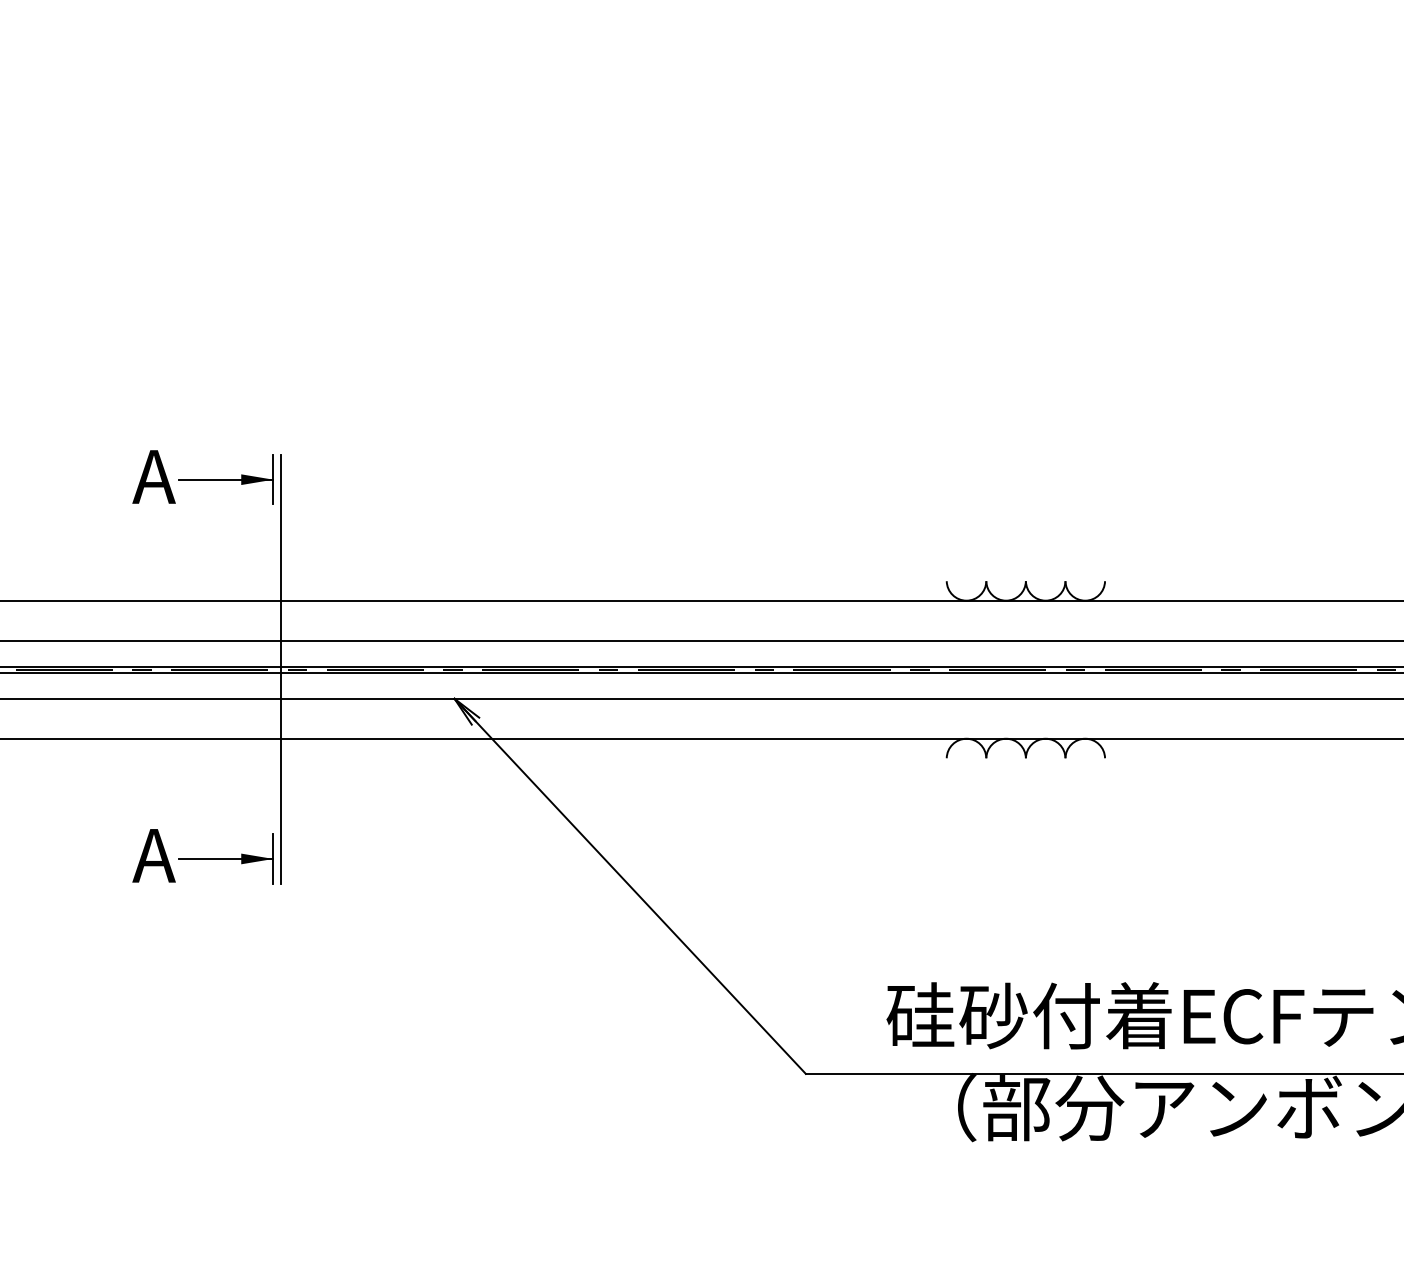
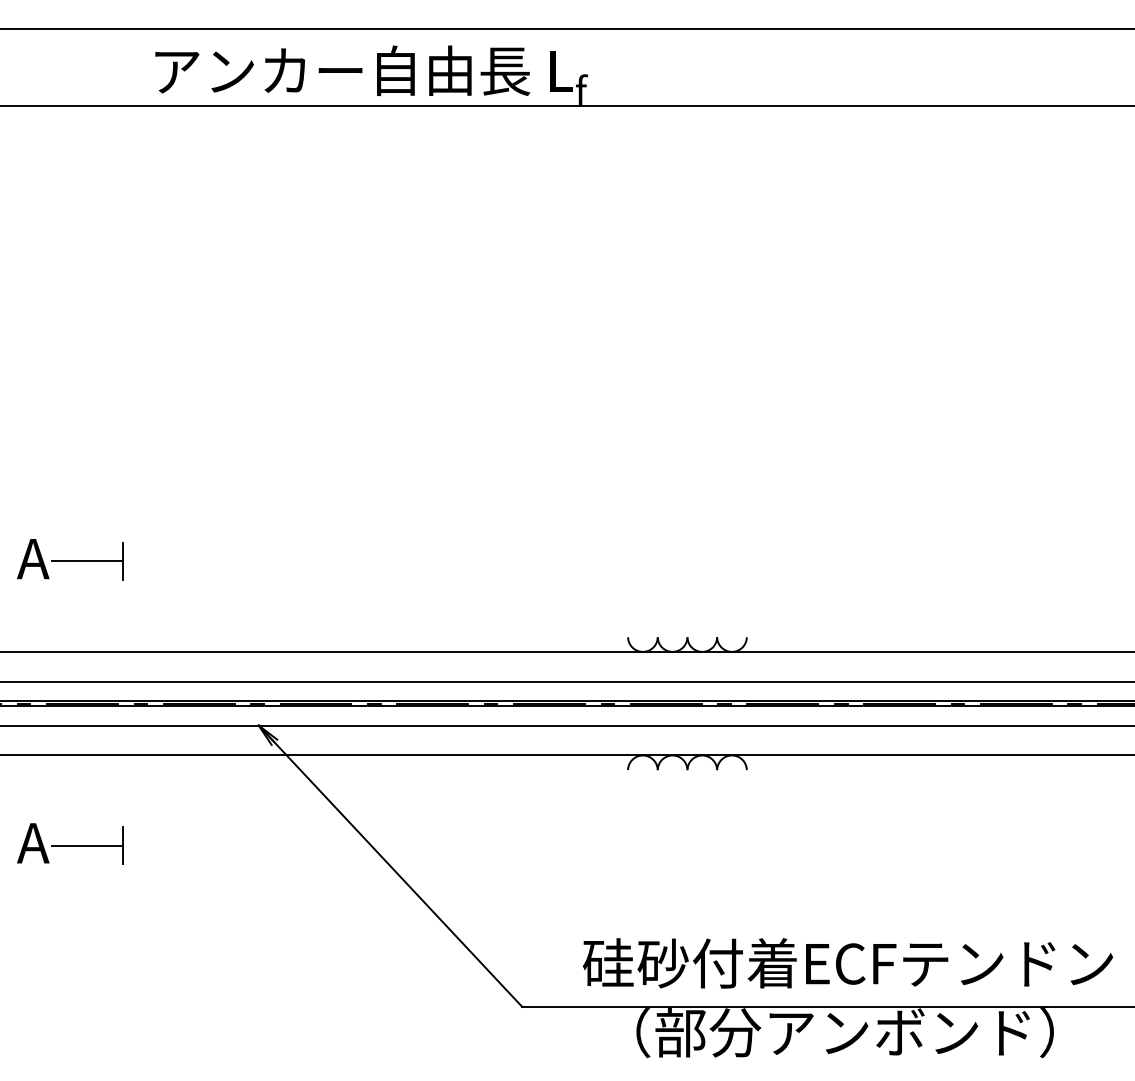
fill: (257, 480) -> (110, 561), removed
line: (281, 669) -> (128, 703), removed
fill: (257, 858) -> (110, 845), removed

